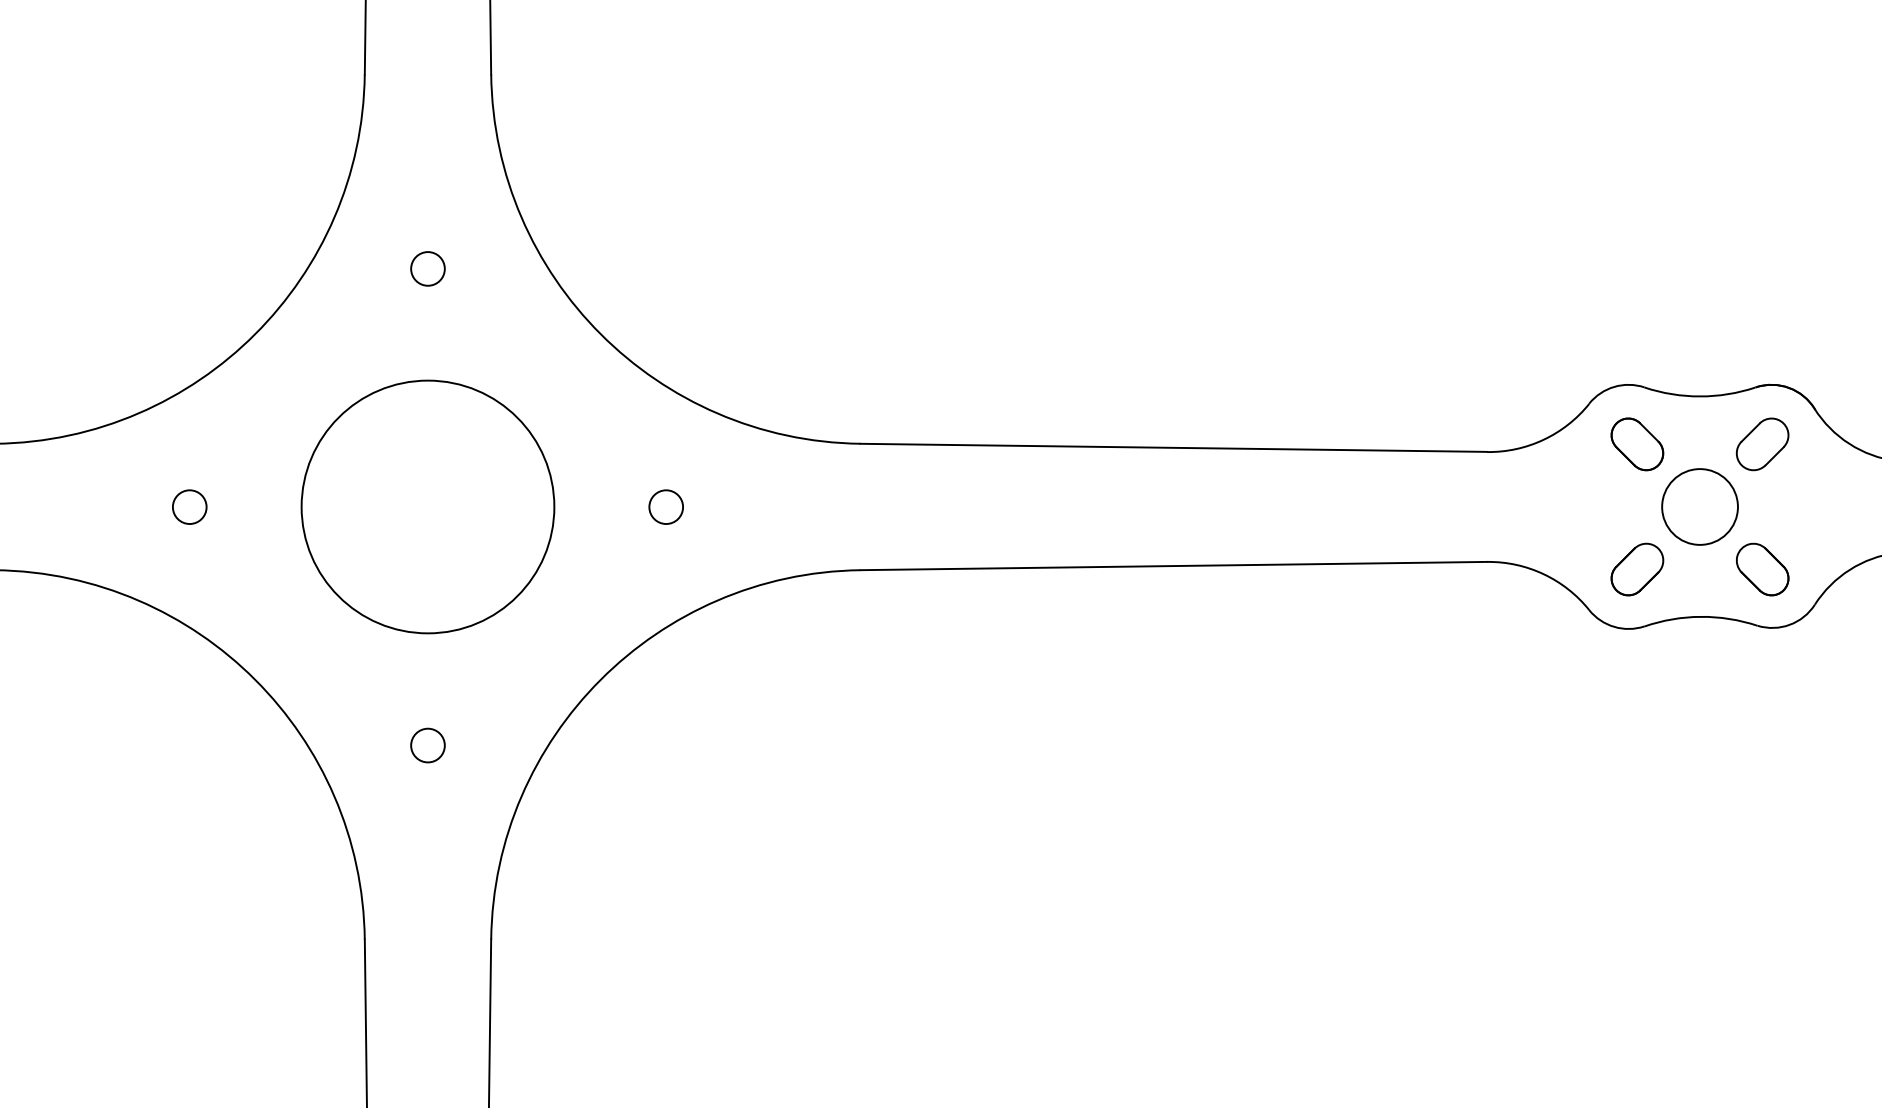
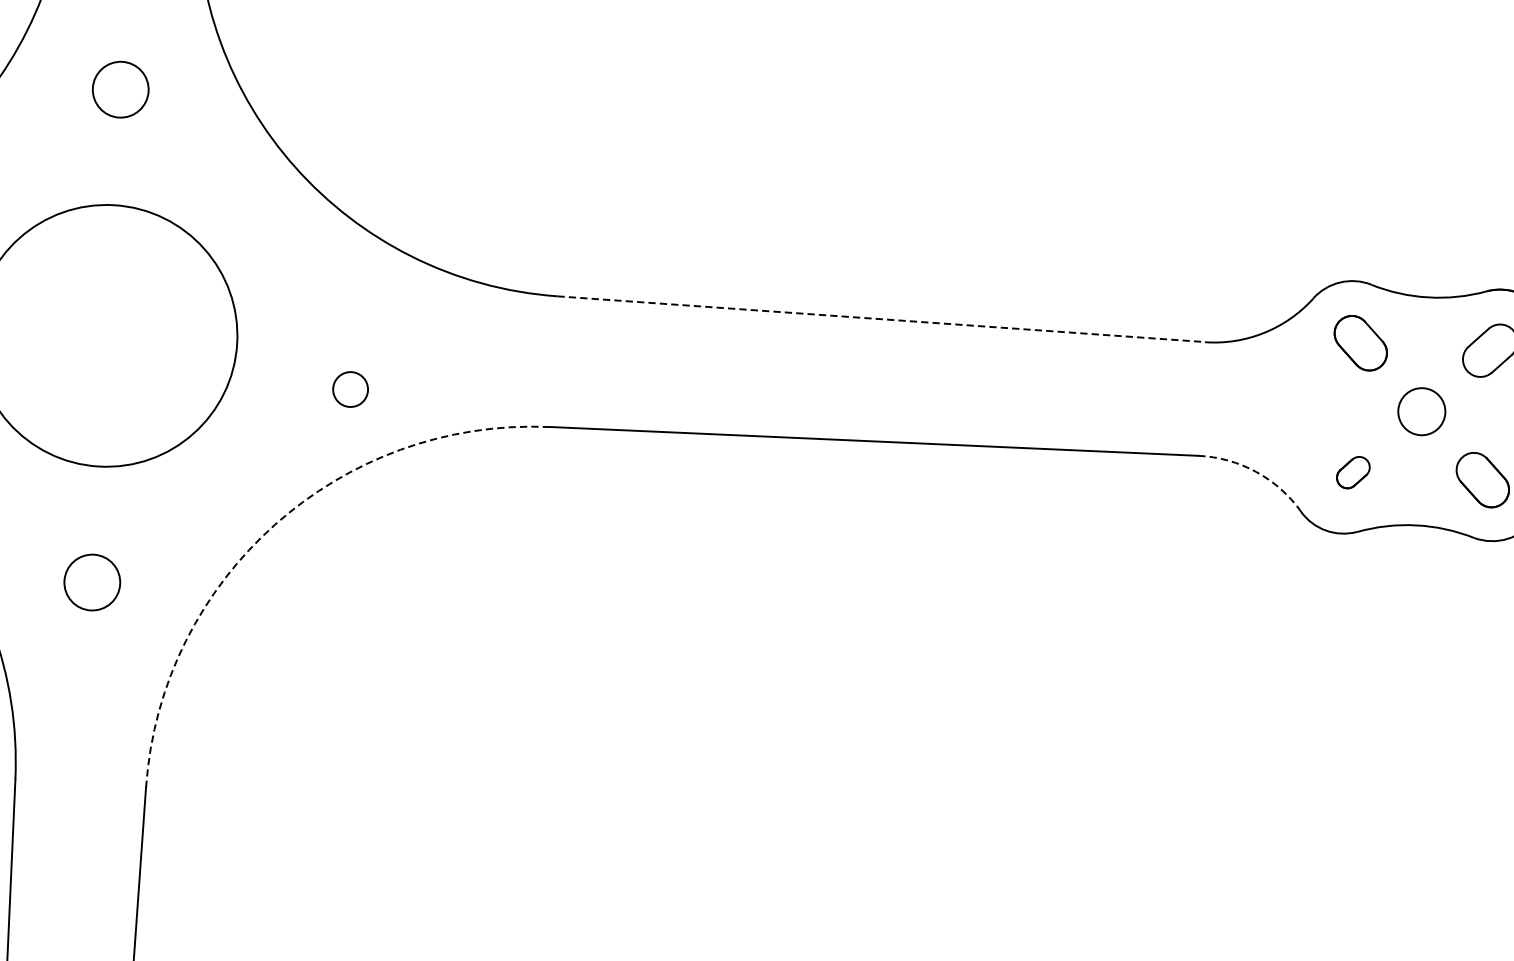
circle: (427, 268) -> (120, 89), size x1.6
line: (1174, 447) -> (881, 318), solid -> dashed
circle: (665, 506) -> (349, 388), moved
circle: (1699, 506) -> (1421, 411), size x0.6
part: (1637, 569) -> (1353, 472), size x0.6
arc: (1543, 574) -> (1255, 472), solid -> dashed
arc: (600, 679) -> (274, 524), solid -> dashed
circle: (427, 745) -> (91, 582), size x1.6

